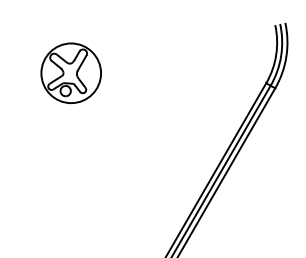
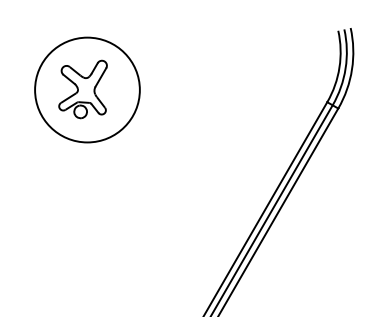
circle: (70, 72) -> (86, 89), size x1.43

